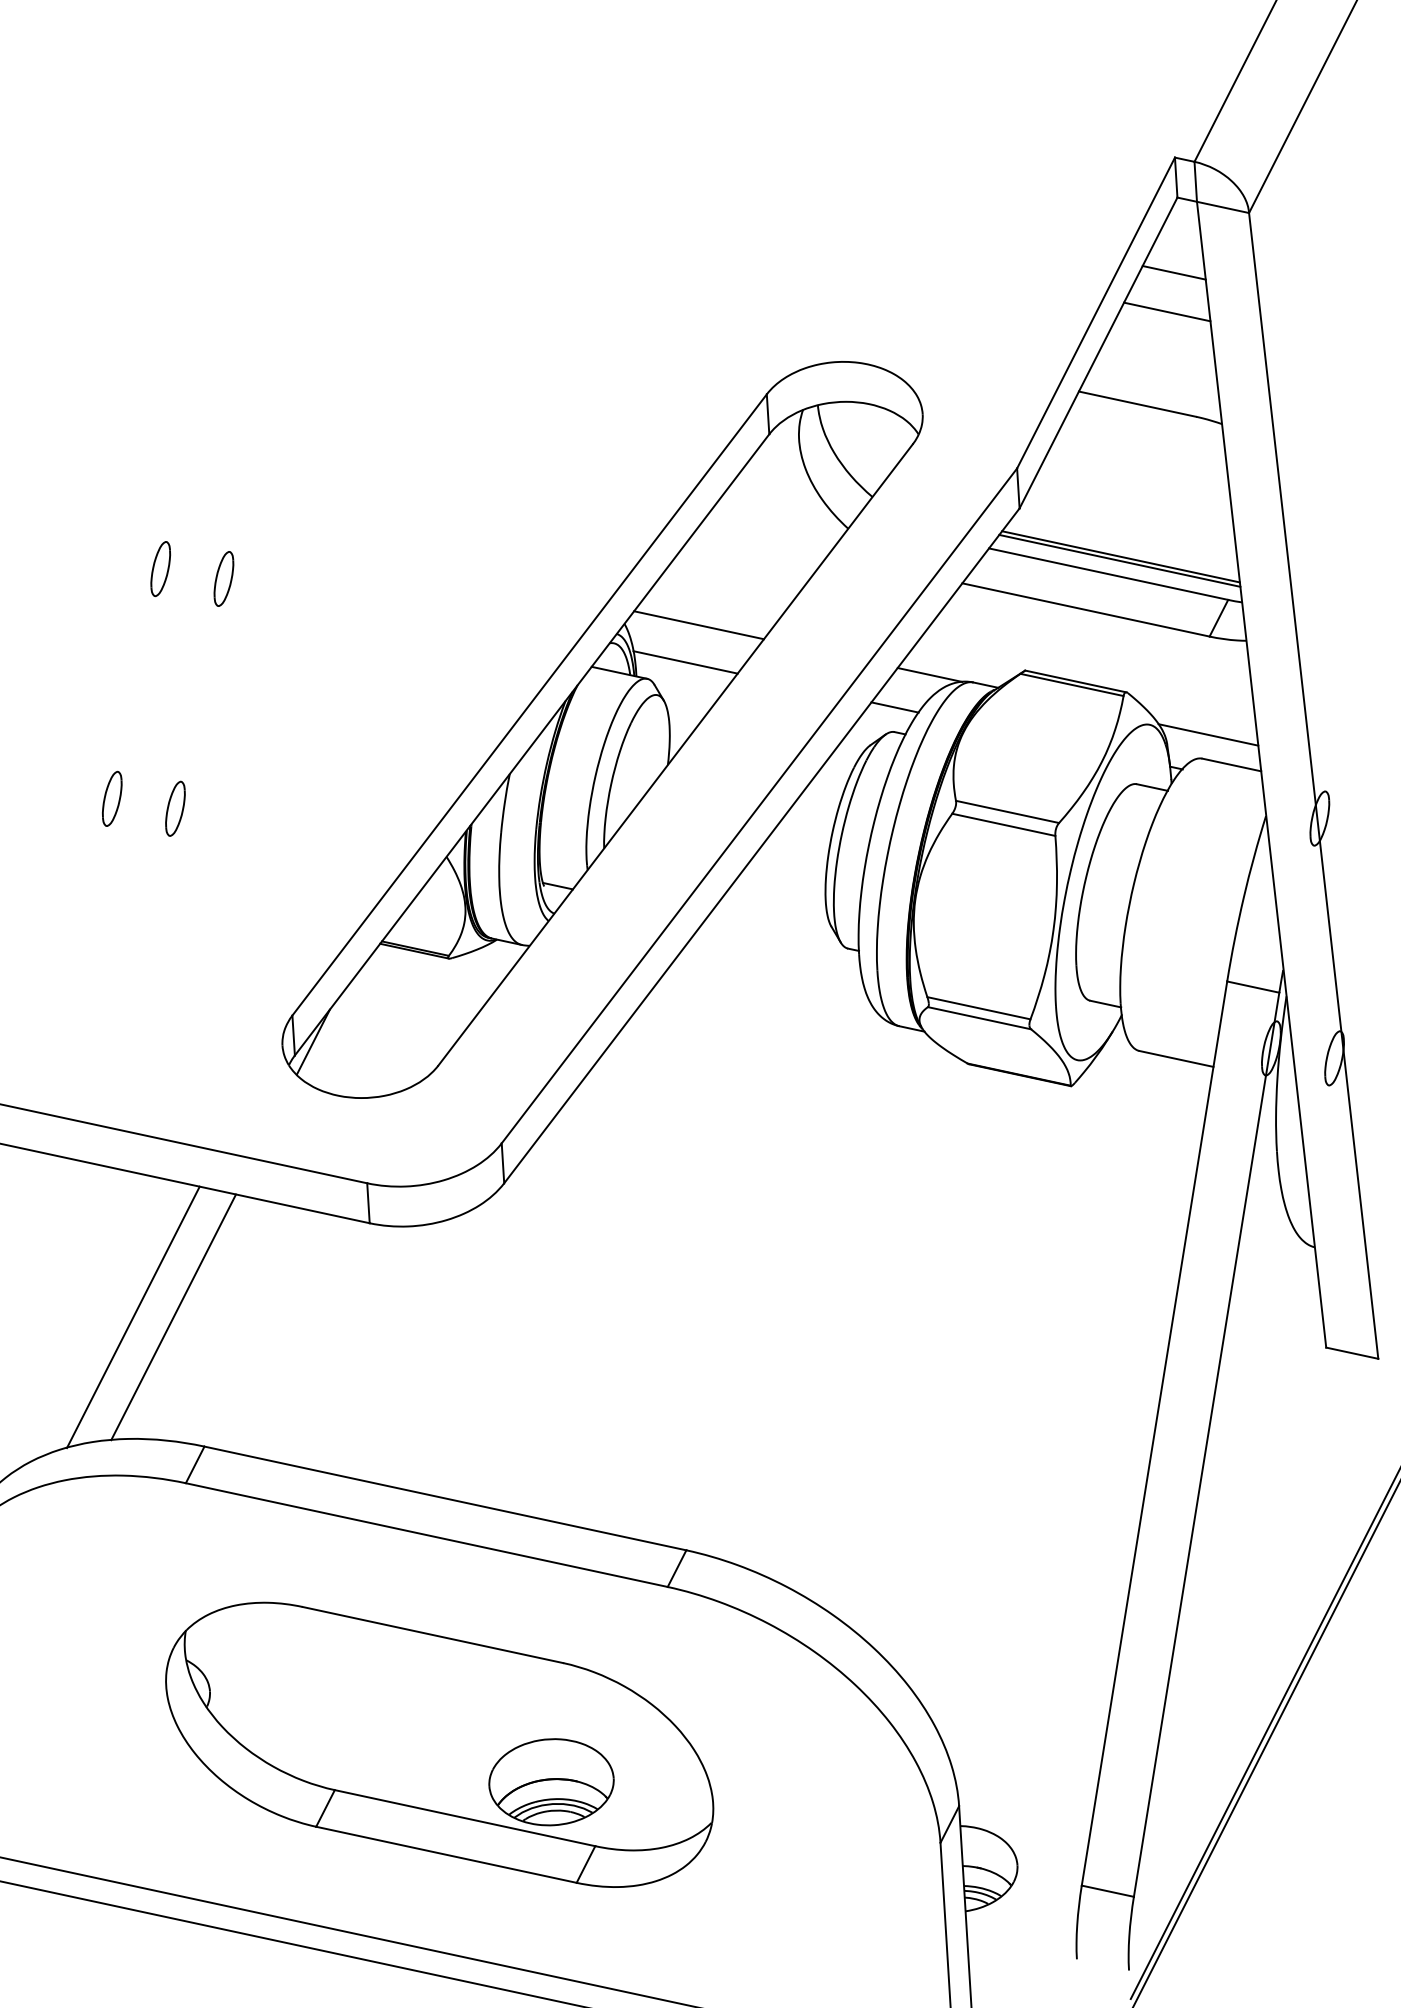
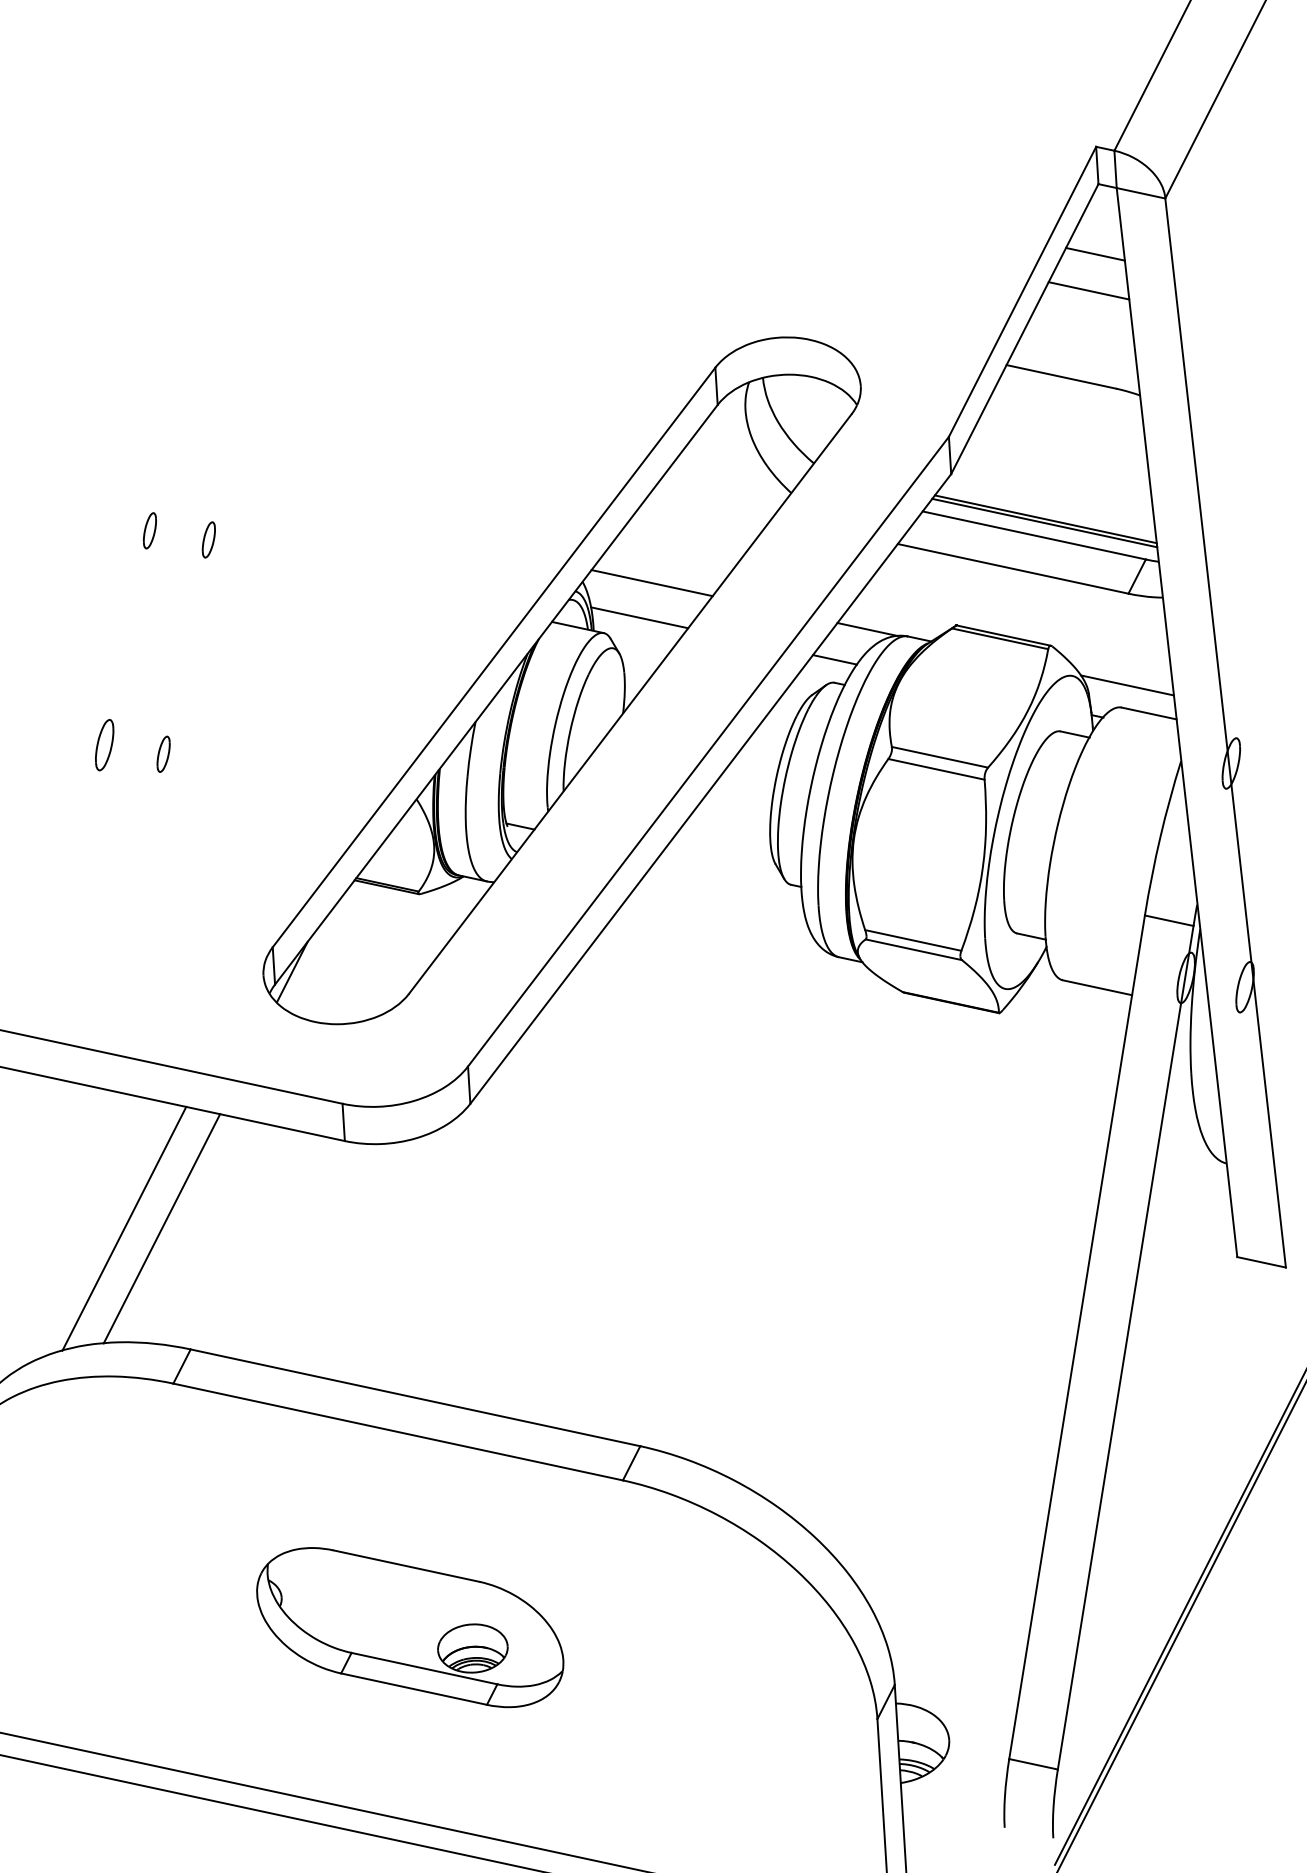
part: (160, 569) -> (149, 531), size x0.7
part: (223, 578) -> (208, 539), size x0.7
part: (175, 808) -> (163, 754), size x0.7
part: (439, 1744) -> (409, 1627), size x0.6

